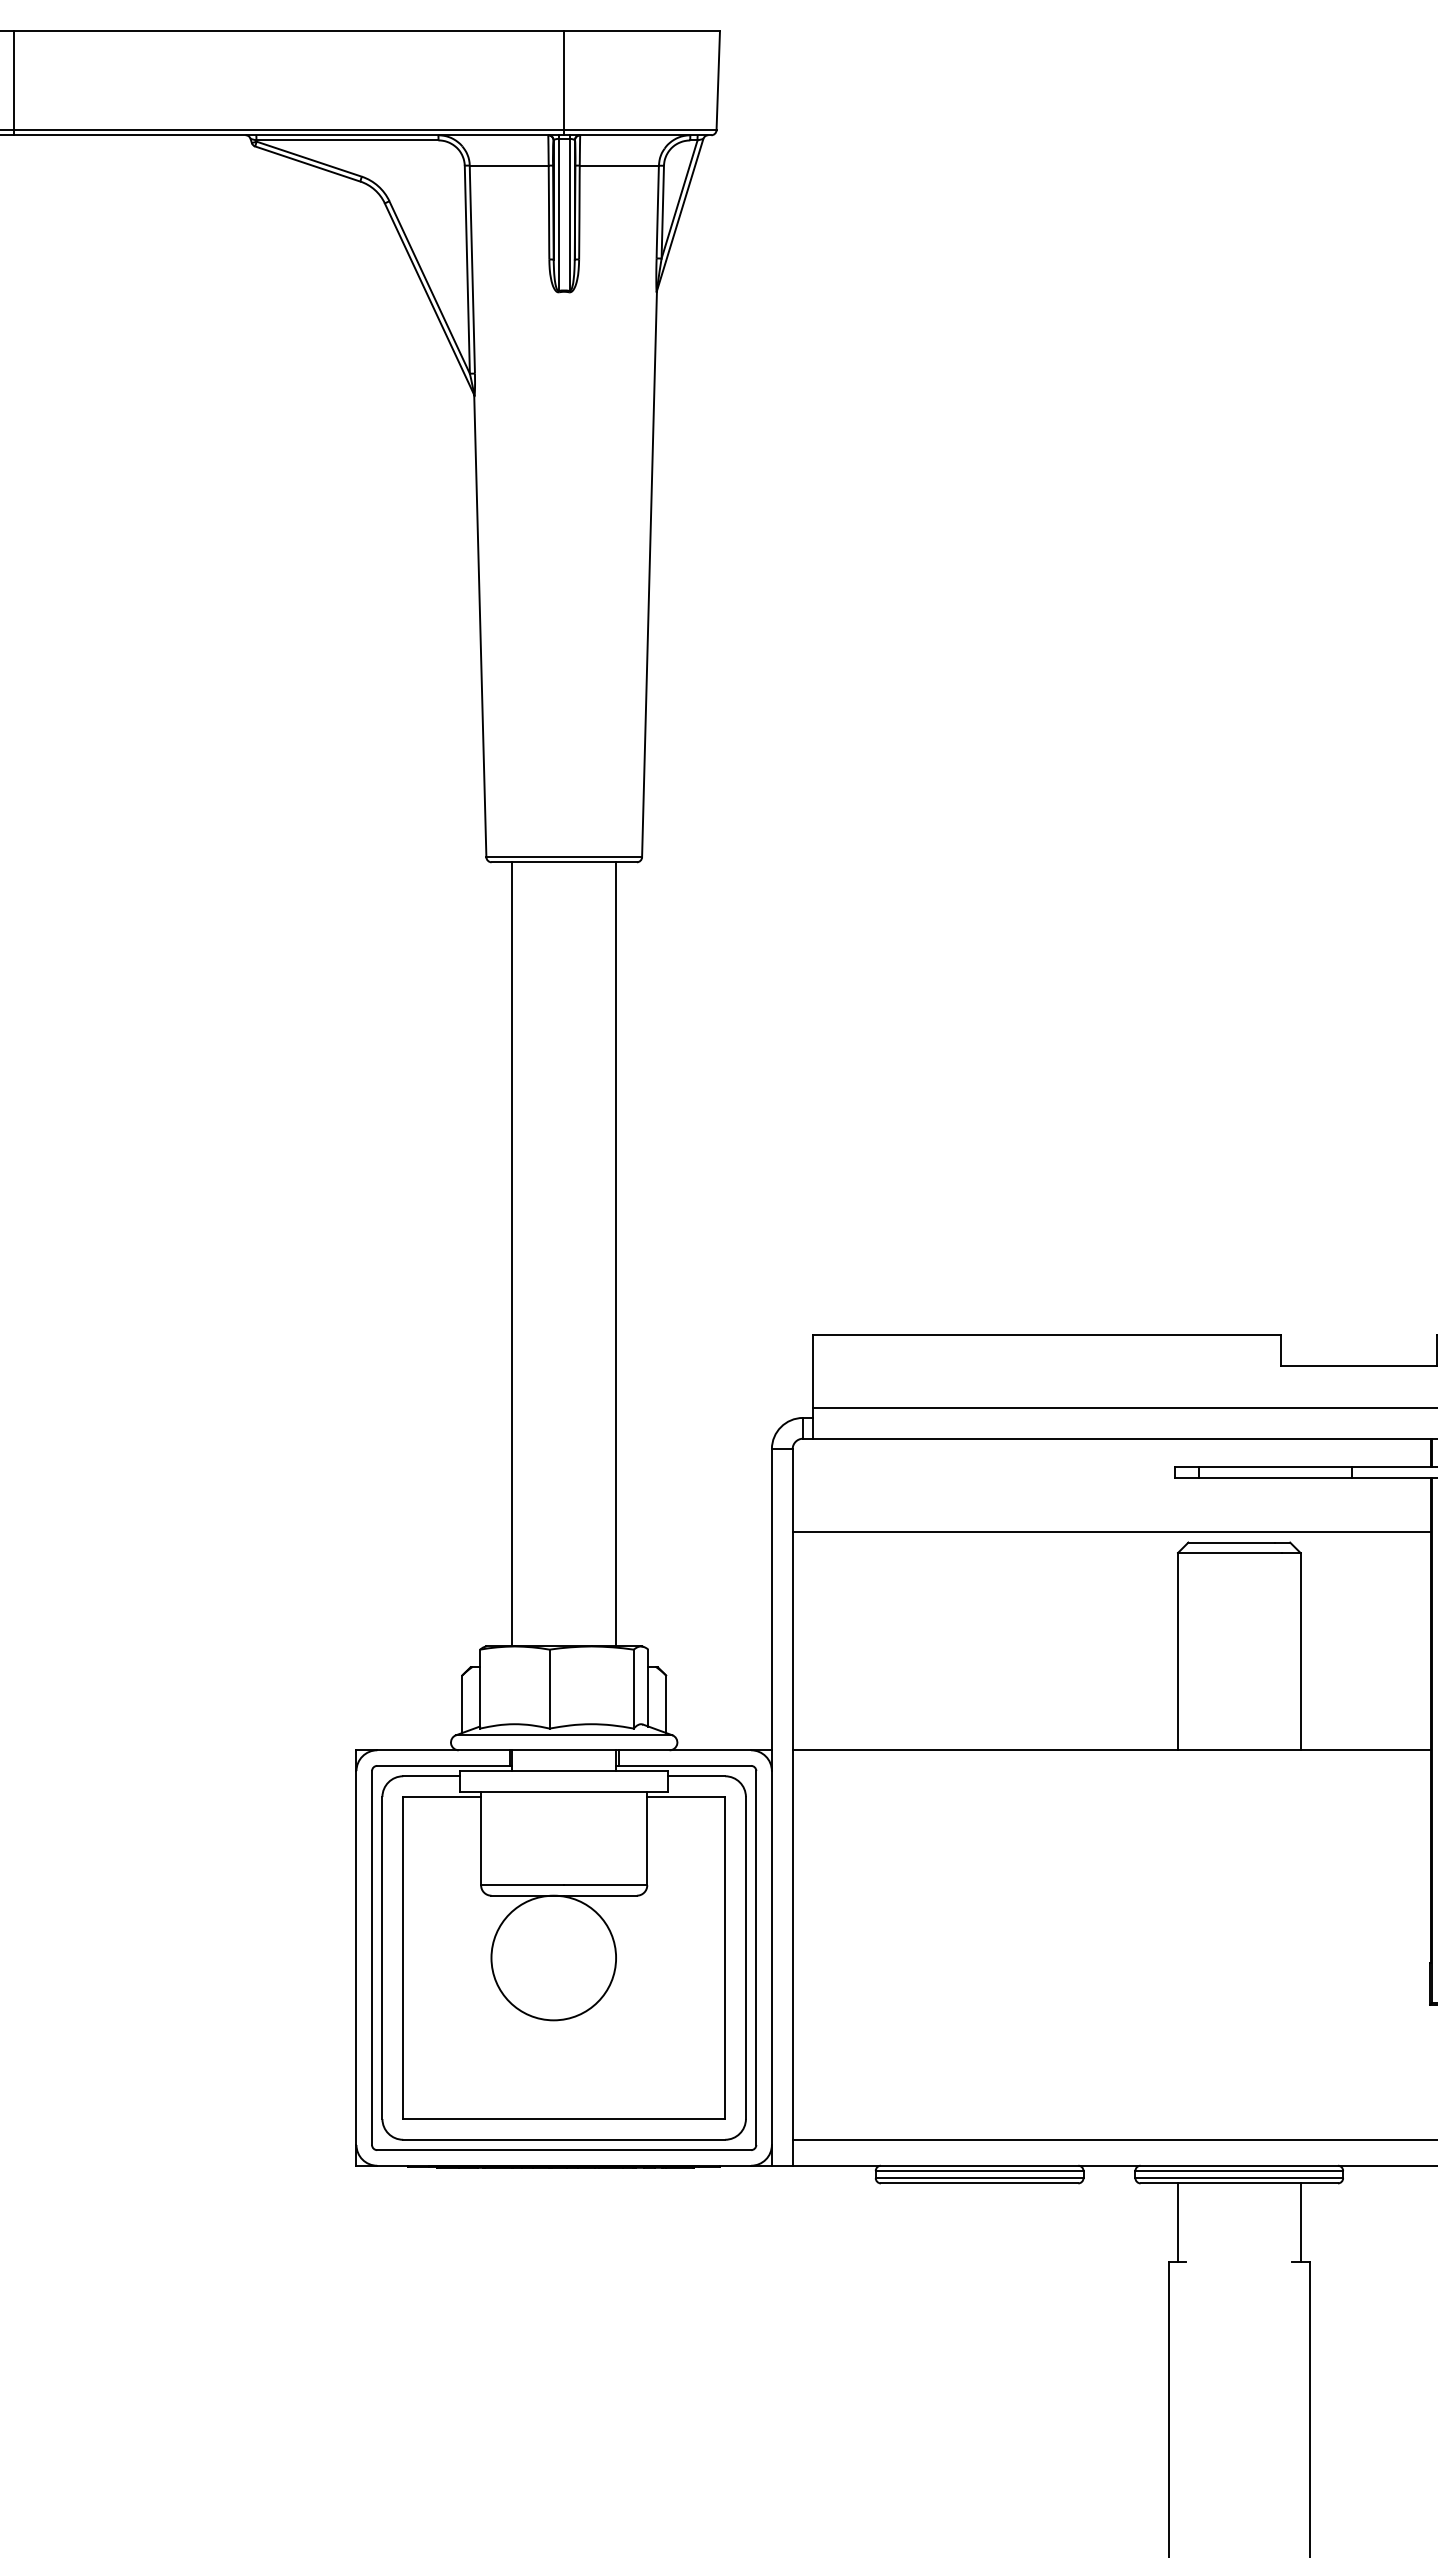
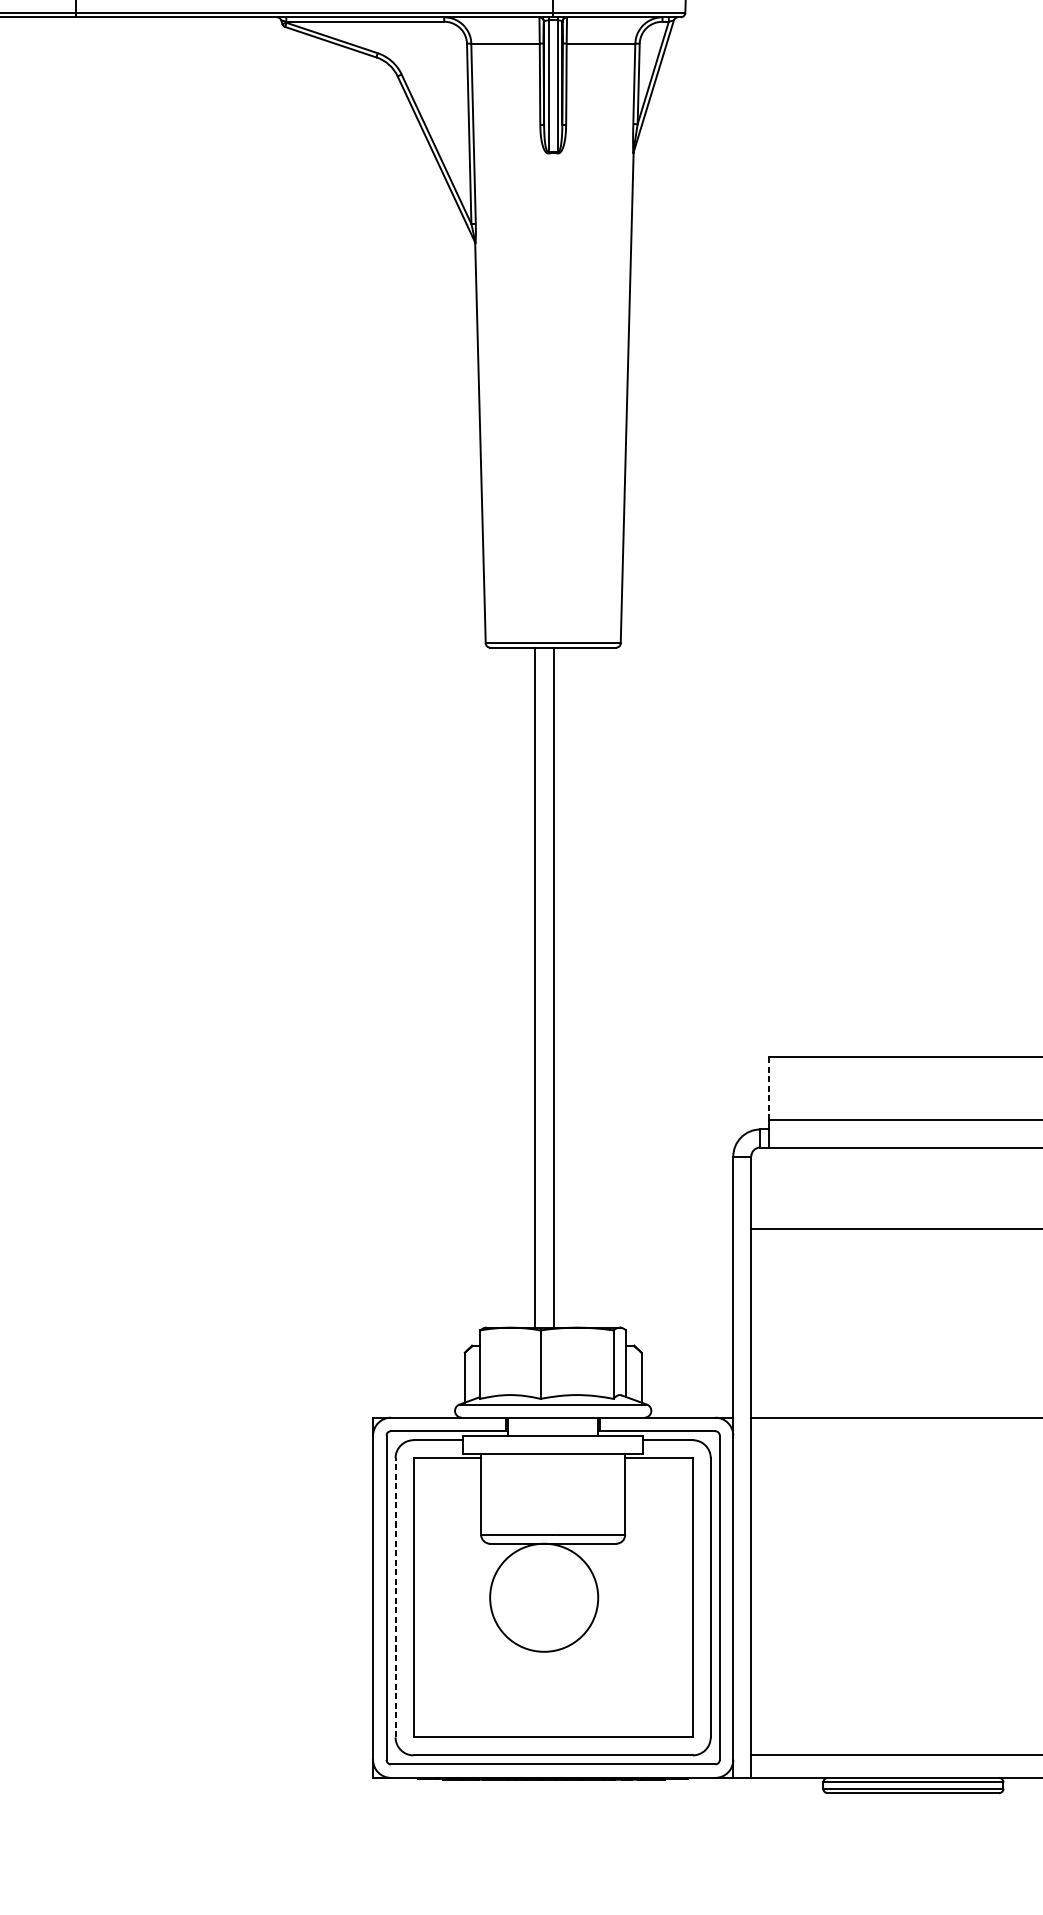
line: (512, 1254) -> (554, 987), moved
line: (616, 1254) -> (535, 987), moved
line: (813, 1370) -> (769, 1088), solid -> dashed
line: (382, 1958) -> (395, 1598), solid -> dashed

